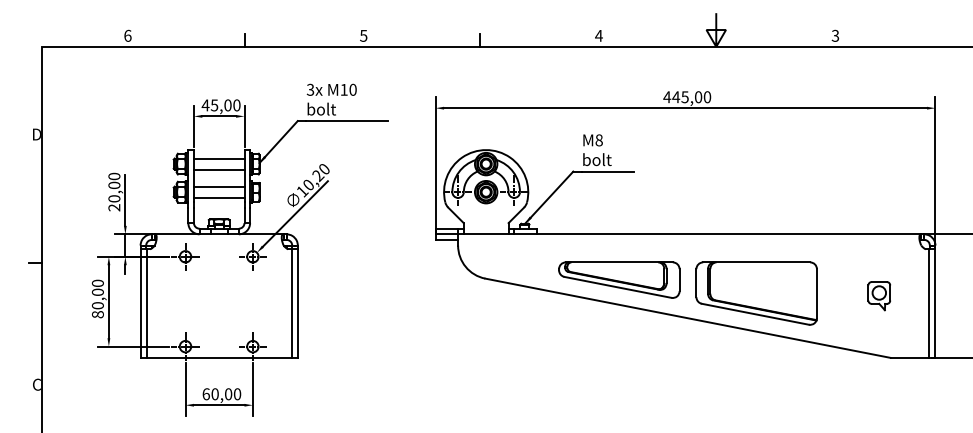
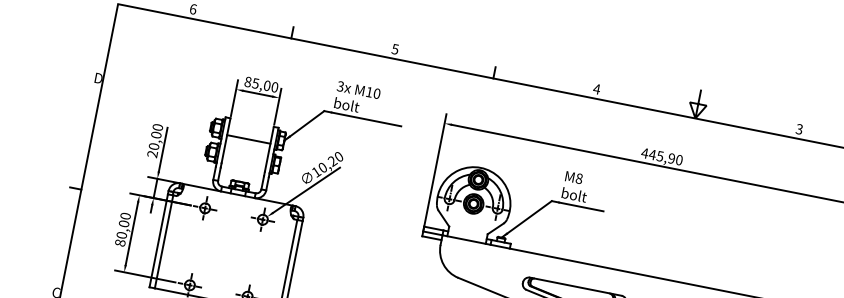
text: (698, 97) -> (671, 158), 445,00 -> 445,90
text: (205, 105) -> (247, 82), 45,00 -> 85,00
line: (218, 158) -> (250, 129), removed
line: (218, 186) -> (245, 153), removed
line: (218, 197) -> (243, 163), removed

